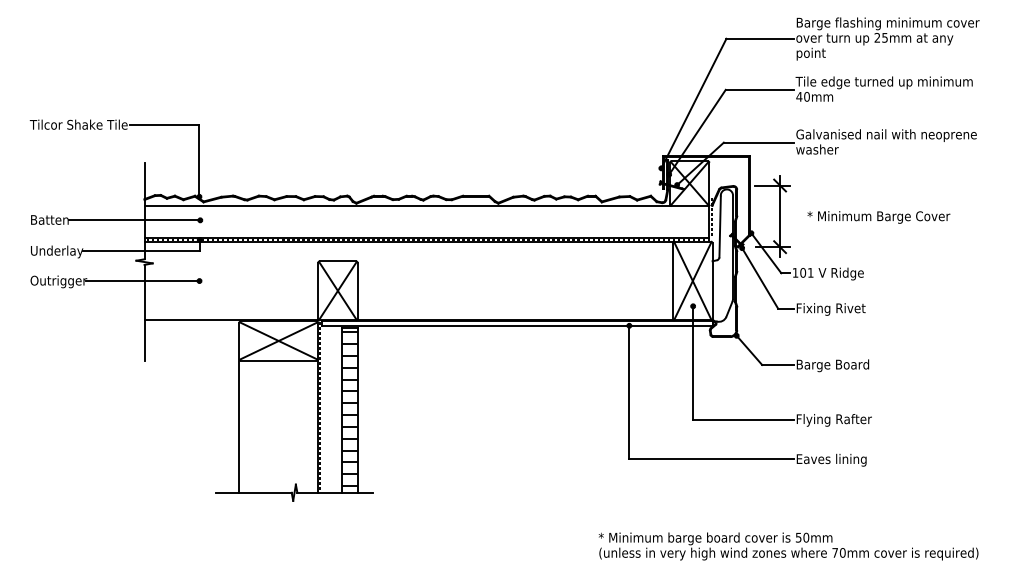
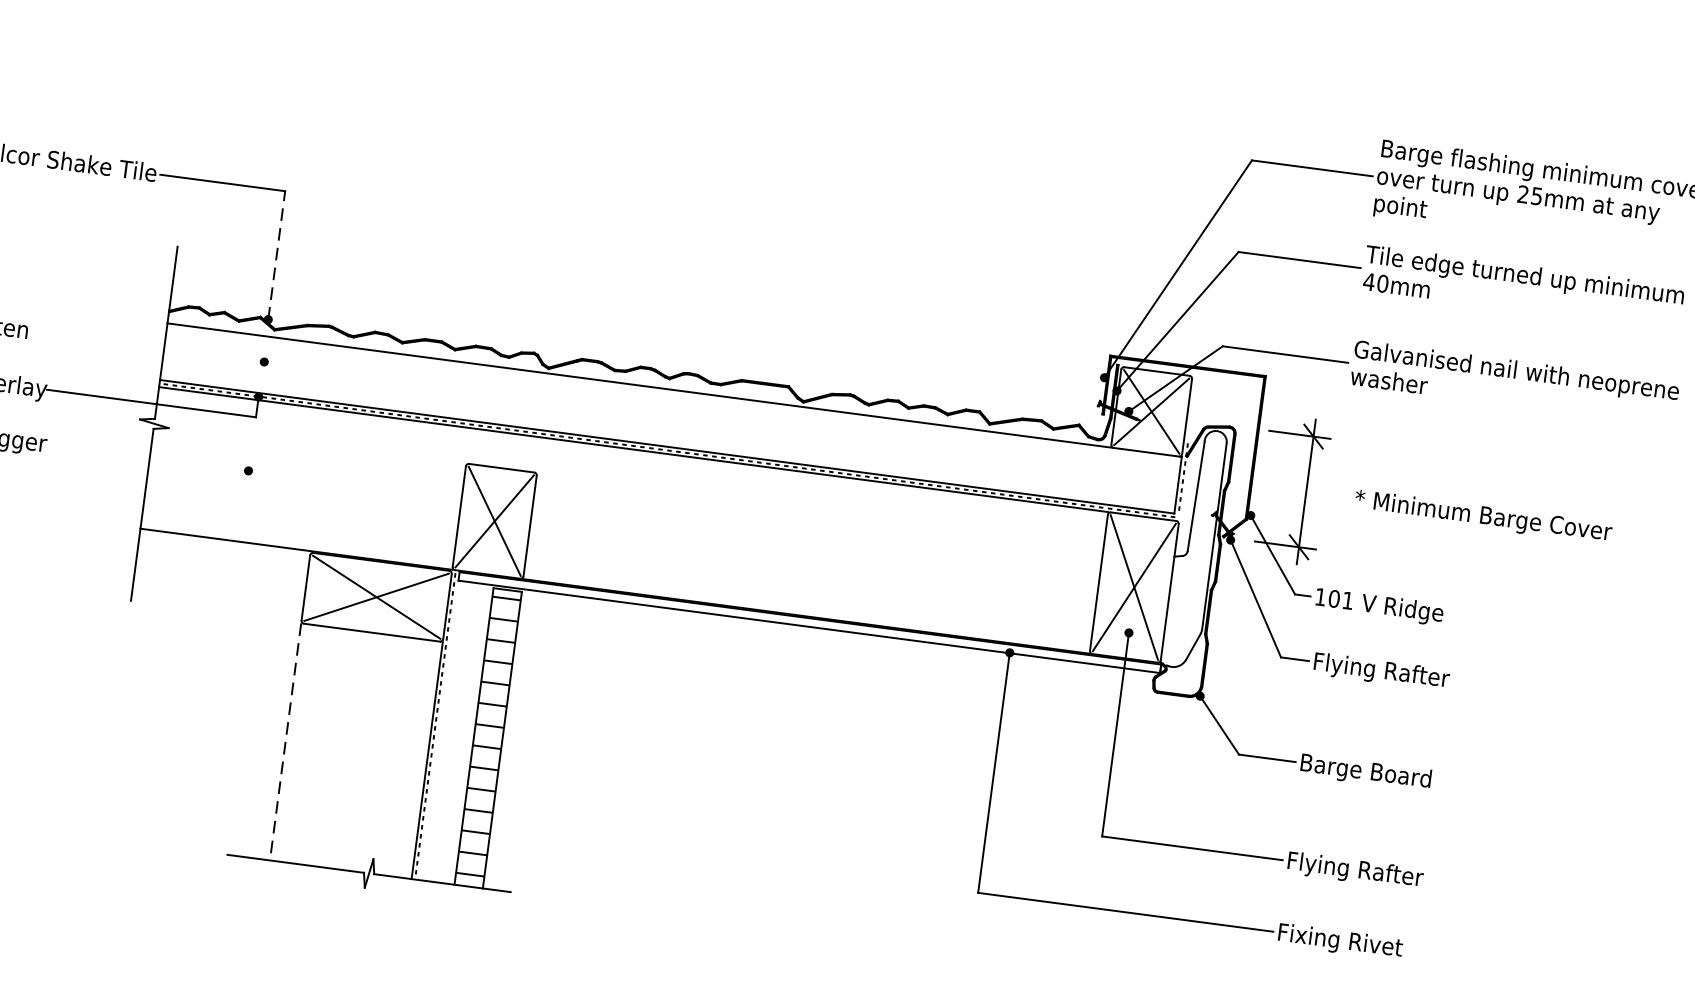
line: (199, 161) -> (276, 256), solid -> dashed
line: (134, 220) -> (146, 346), removed
line: (142, 281) -> (146, 458), removed
text: (837, 309) -> (1387, 672), Fixing Rivet -> Flying Rafter
line: (239, 427) -> (285, 743), solid -> dashed
text: (832, 459) -> (1342, 940), Eaves lining -> Fixing Rivet

